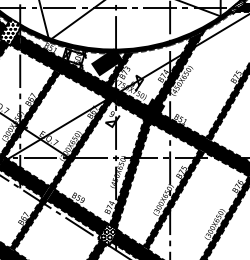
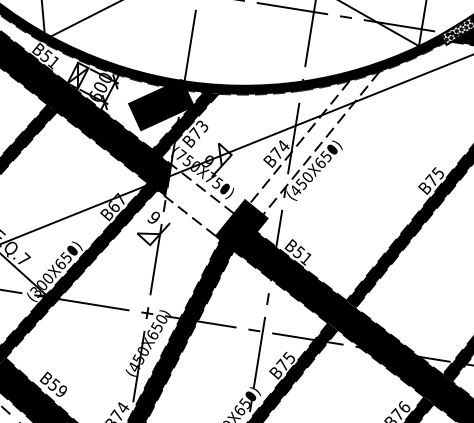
fill: (179, 67) -> (313, 141), removed
fill: (132, 103) -> (201, 201), removed

